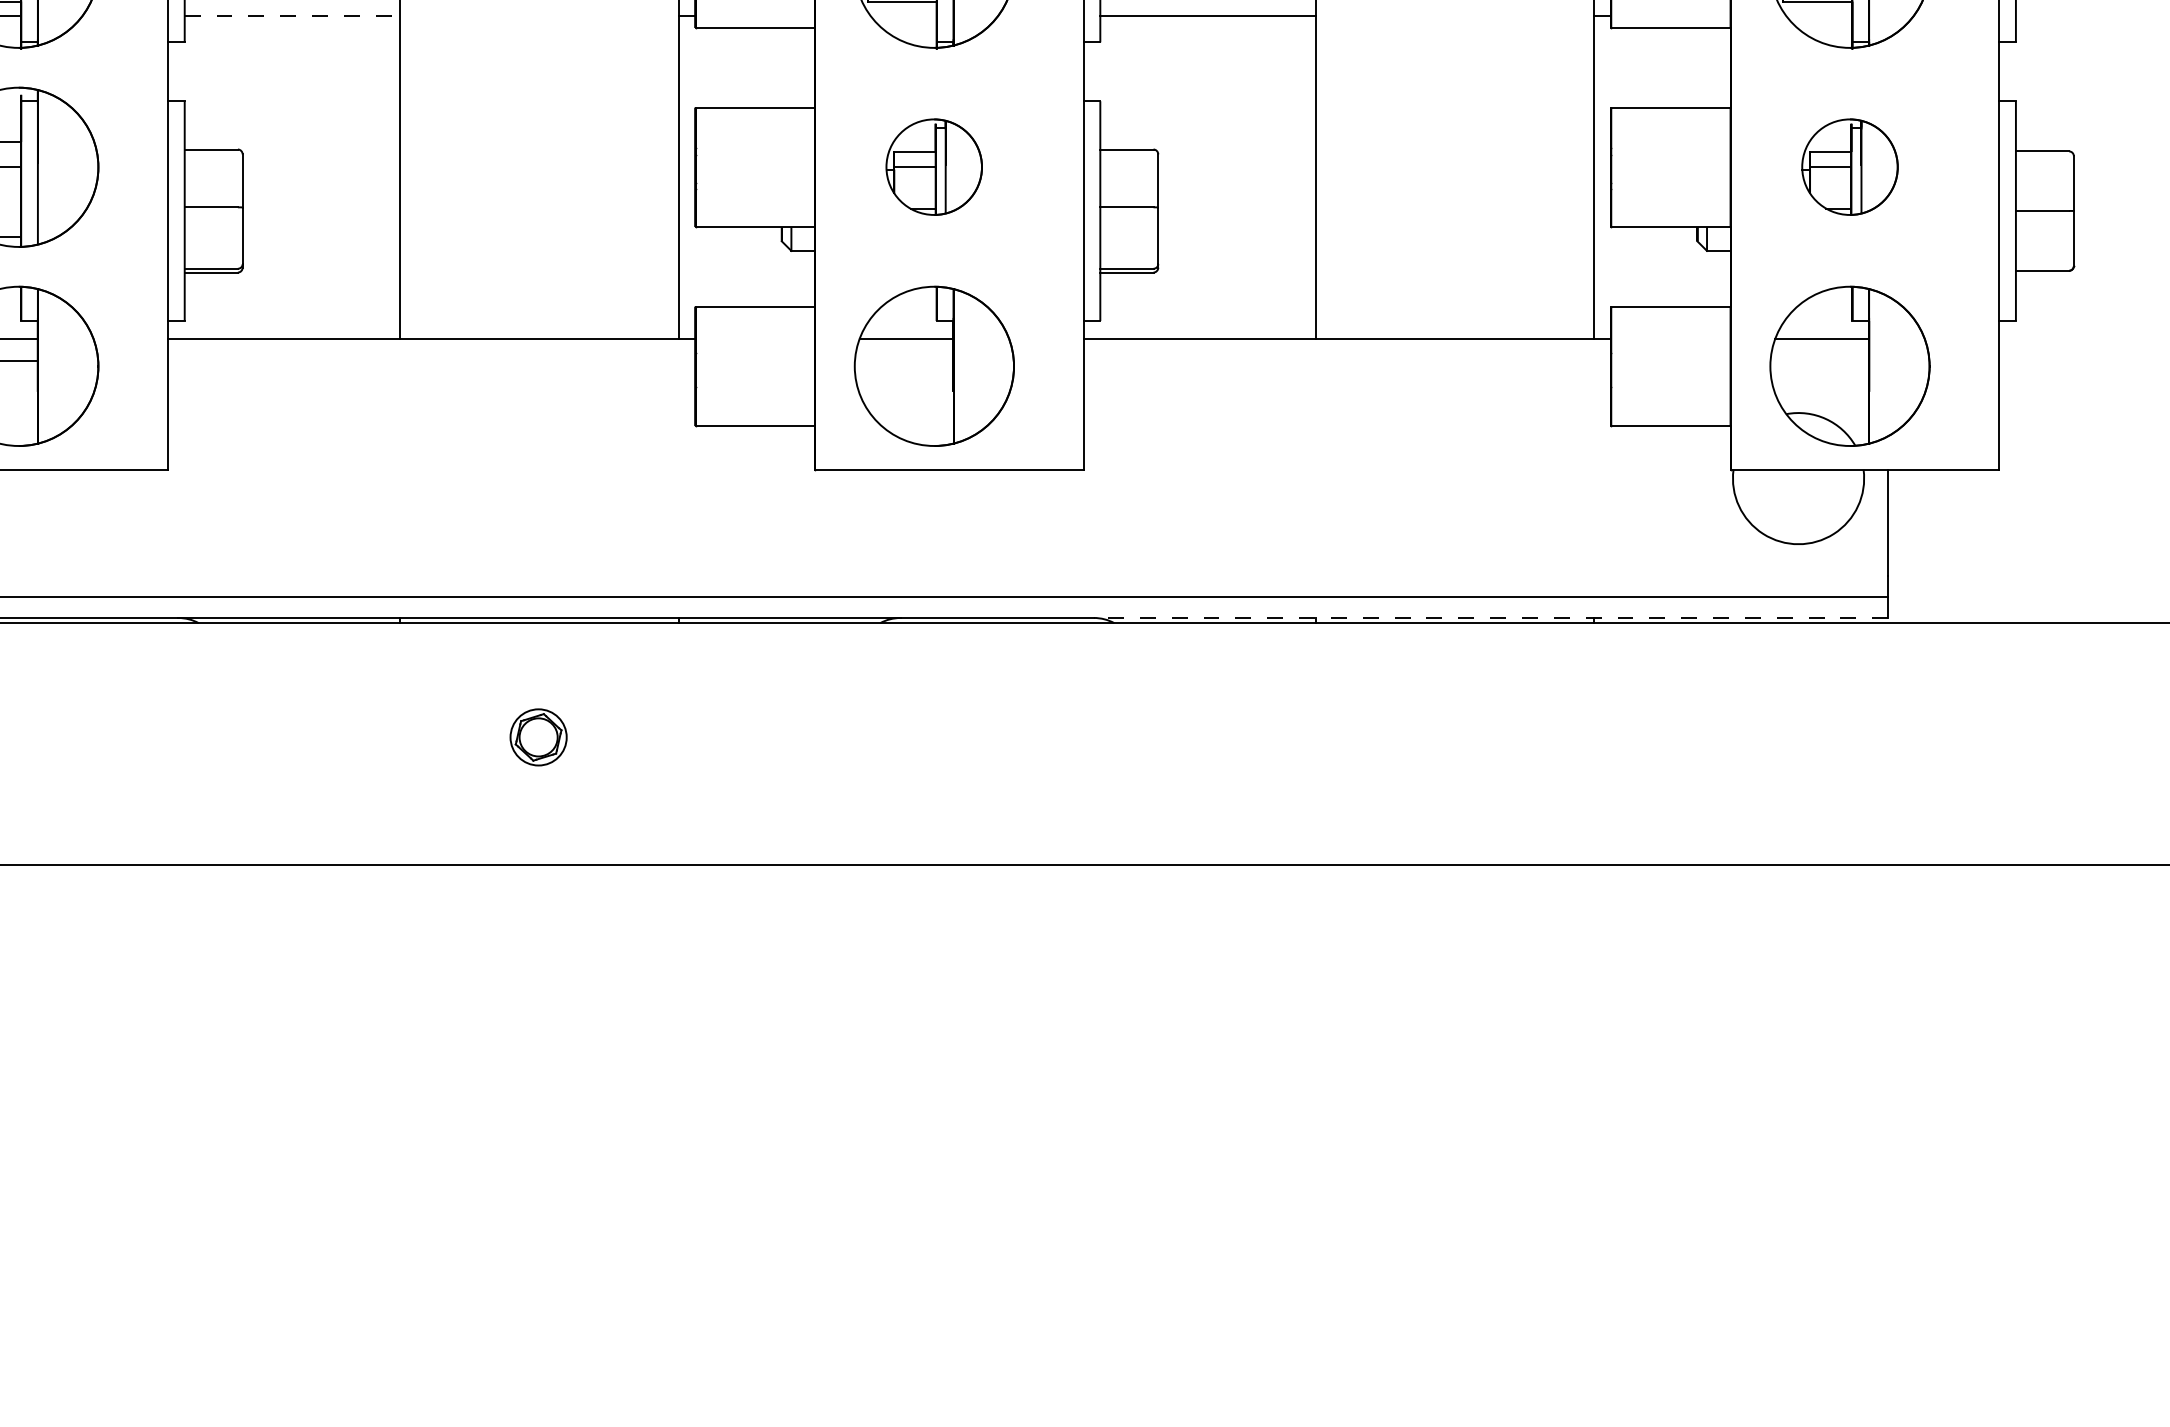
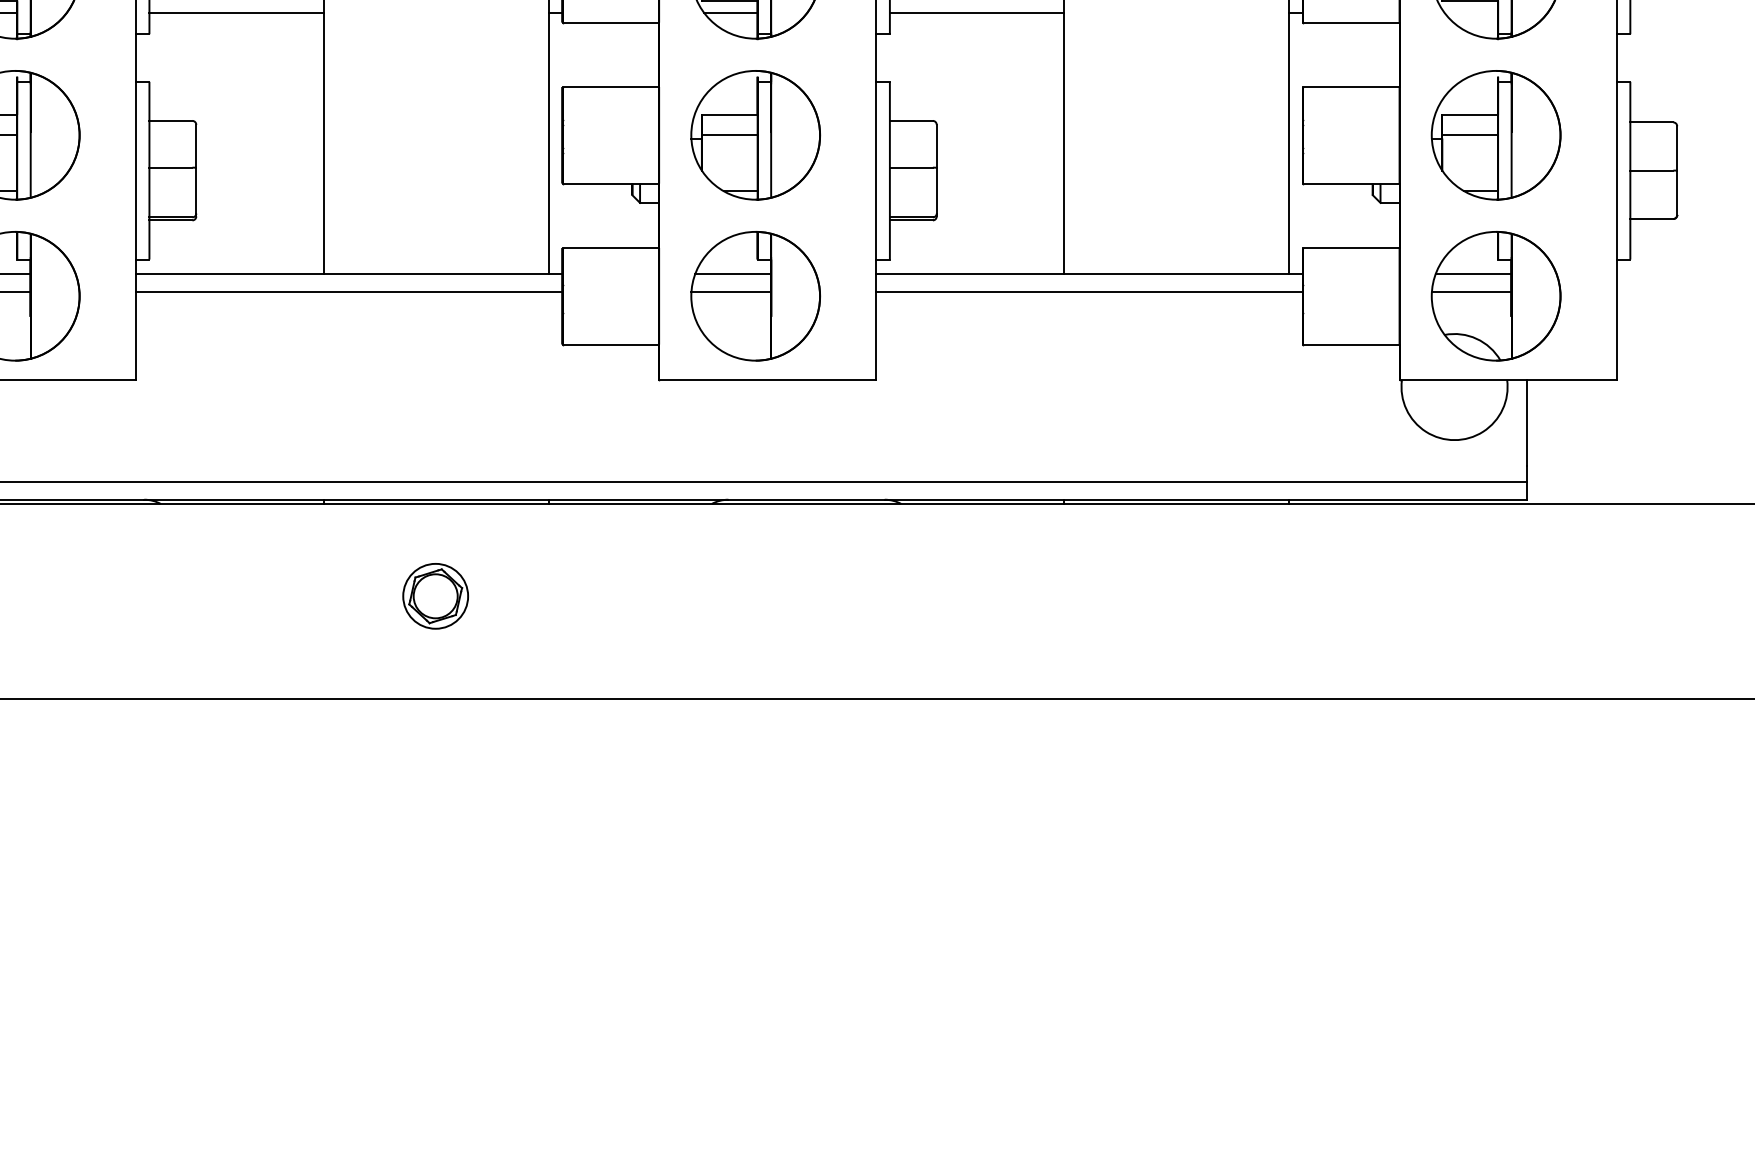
line: (292, 16) -> (236, 13), dashed -> solid
line: (903, 16) -> (730, 13), added
part: (933, 166) -> (754, 134), size x1.67
part: (1849, 166) -> (1495, 134), size x1.67
line: (431, 360) -> (349, 291), added
line: (903, 360) -> (730, 291), added
line: (1347, 360) -> (1089, 291), added
line: (1819, 360) -> (1471, 291), added
line: (1490, 617) -> (1205, 499), dashed -> solid
part: (538, 737) -> (435, 596), size x1.43

